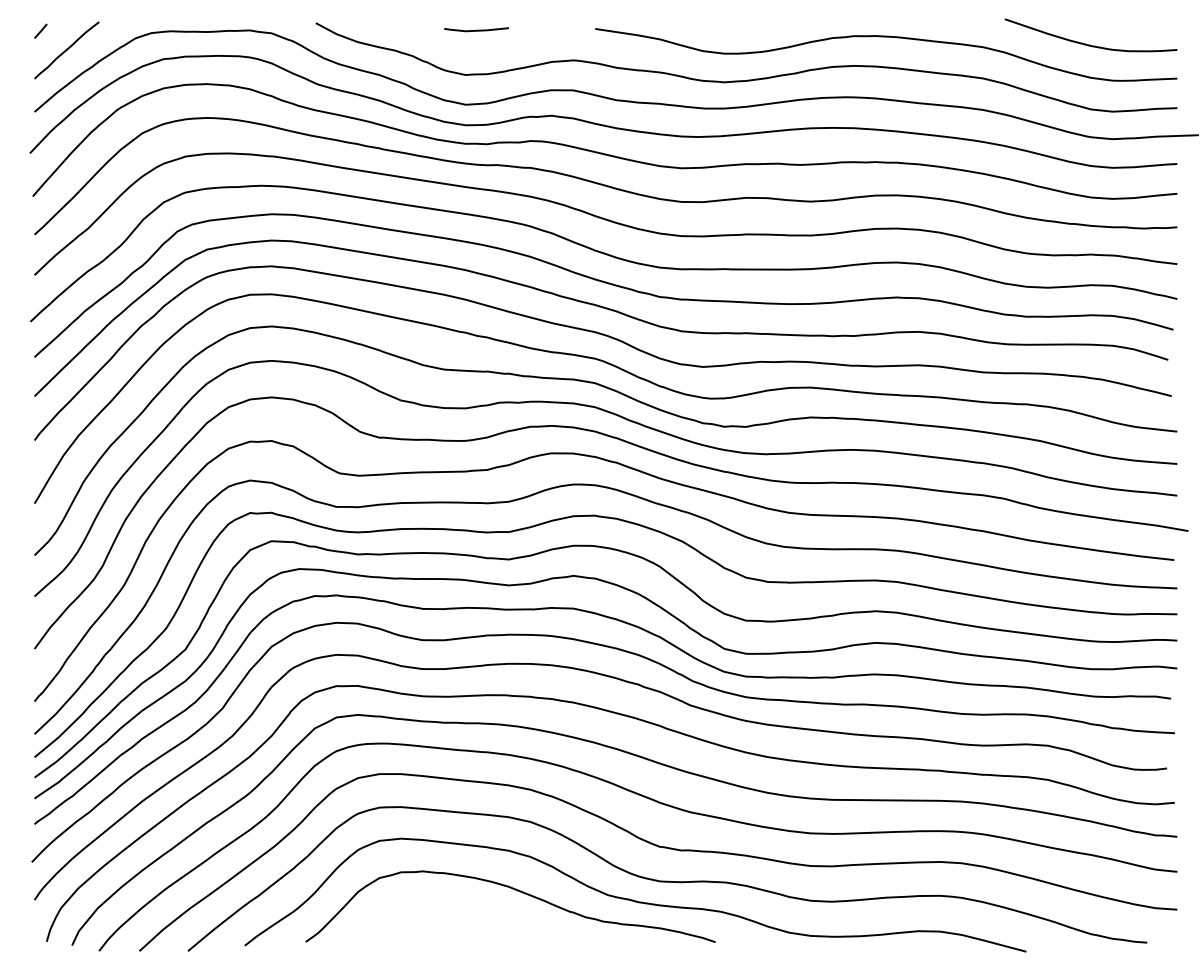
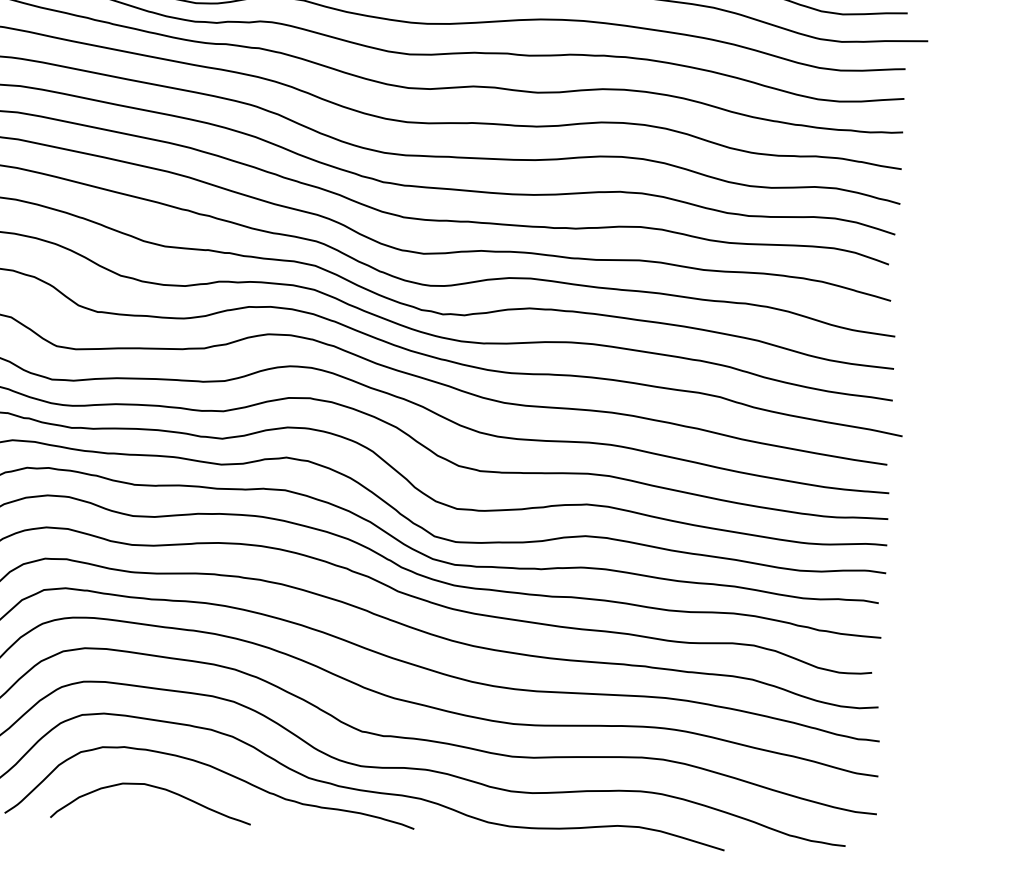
curve: (456, 911) -> (156, 788), added

